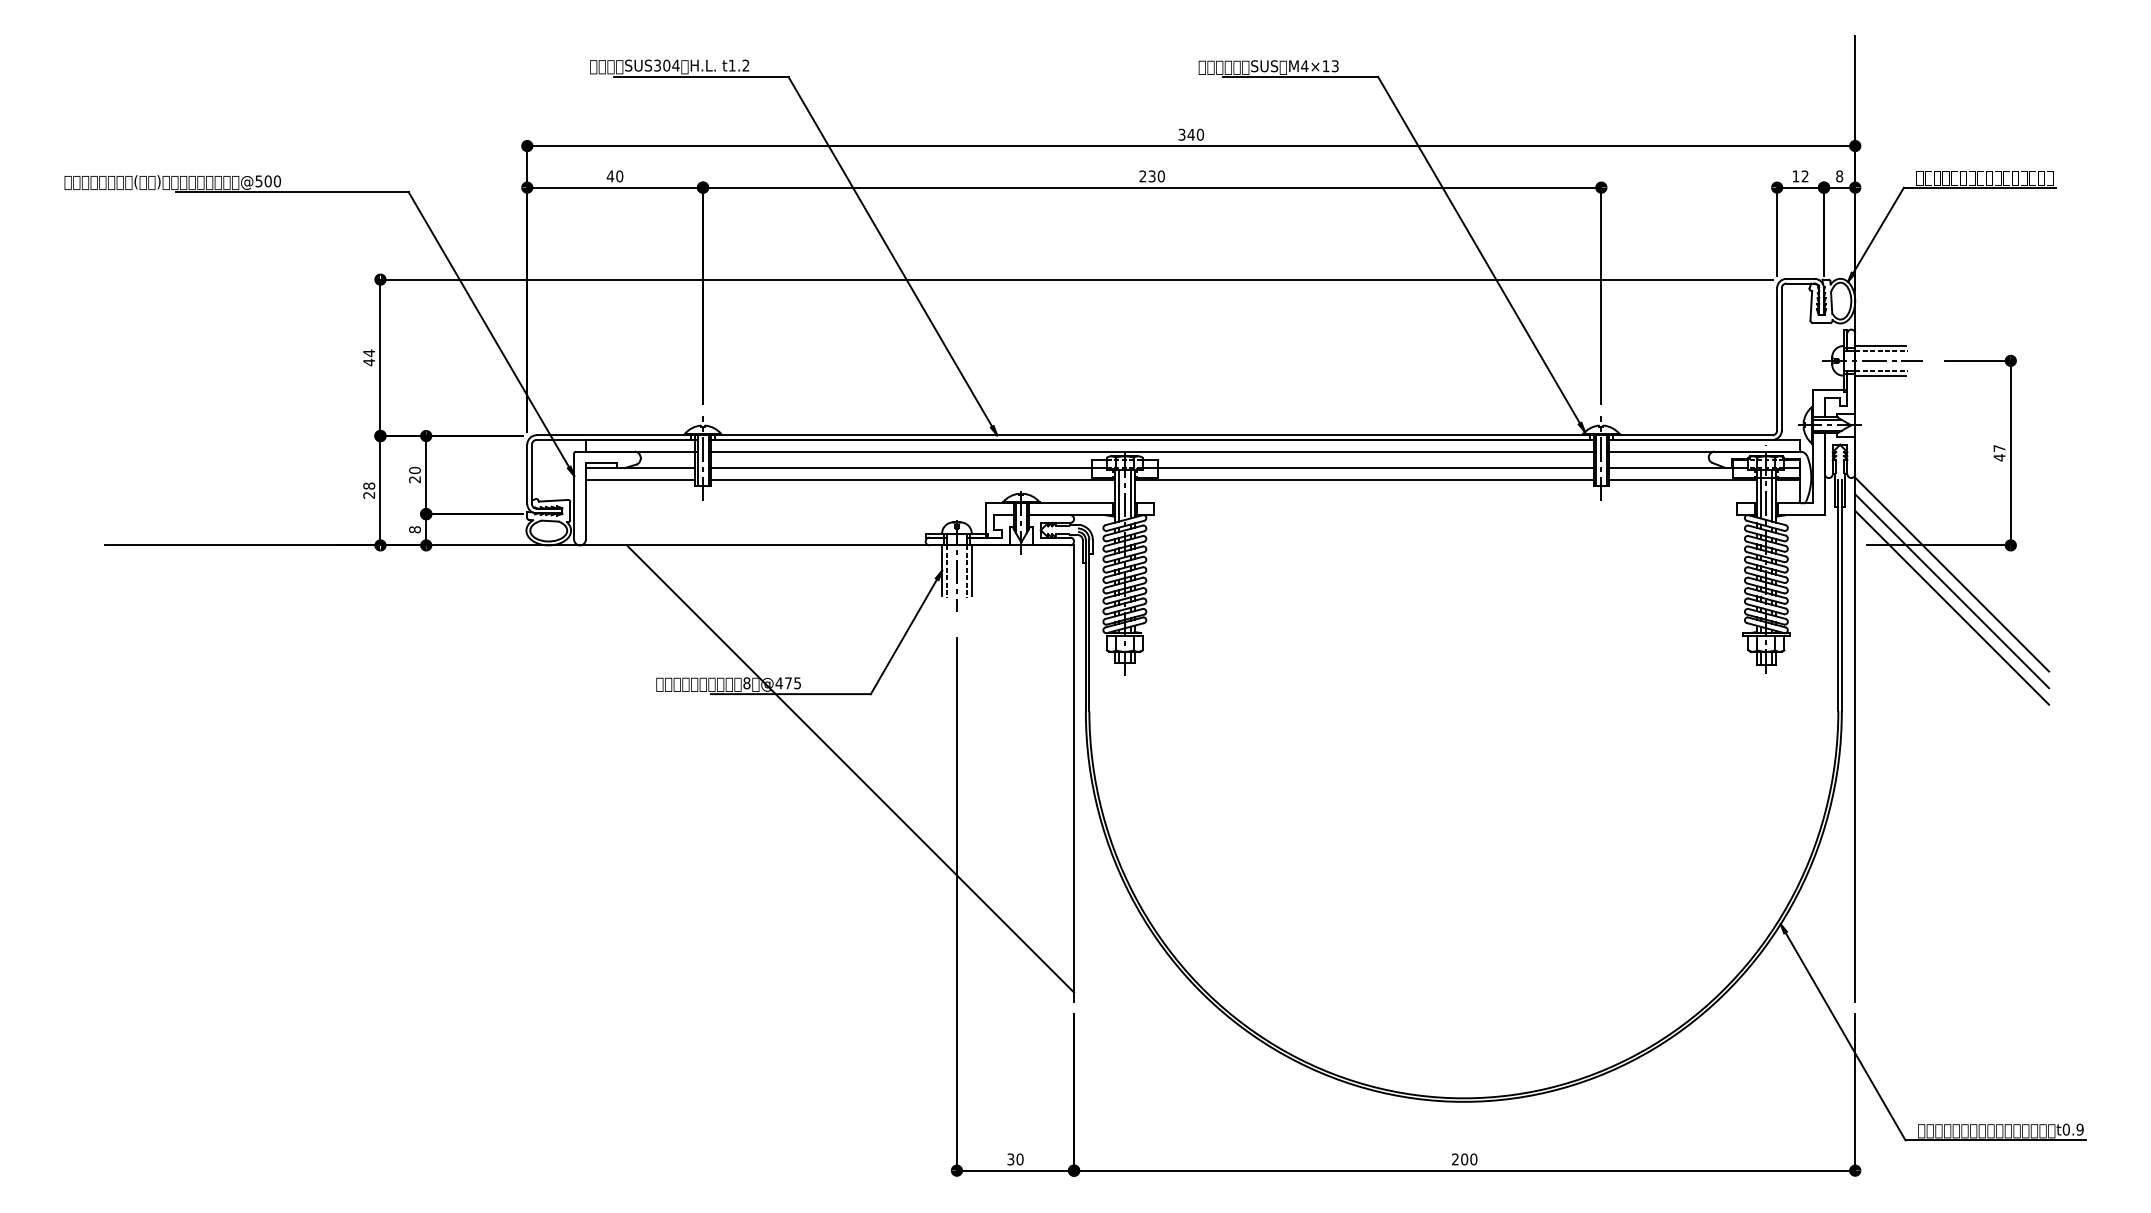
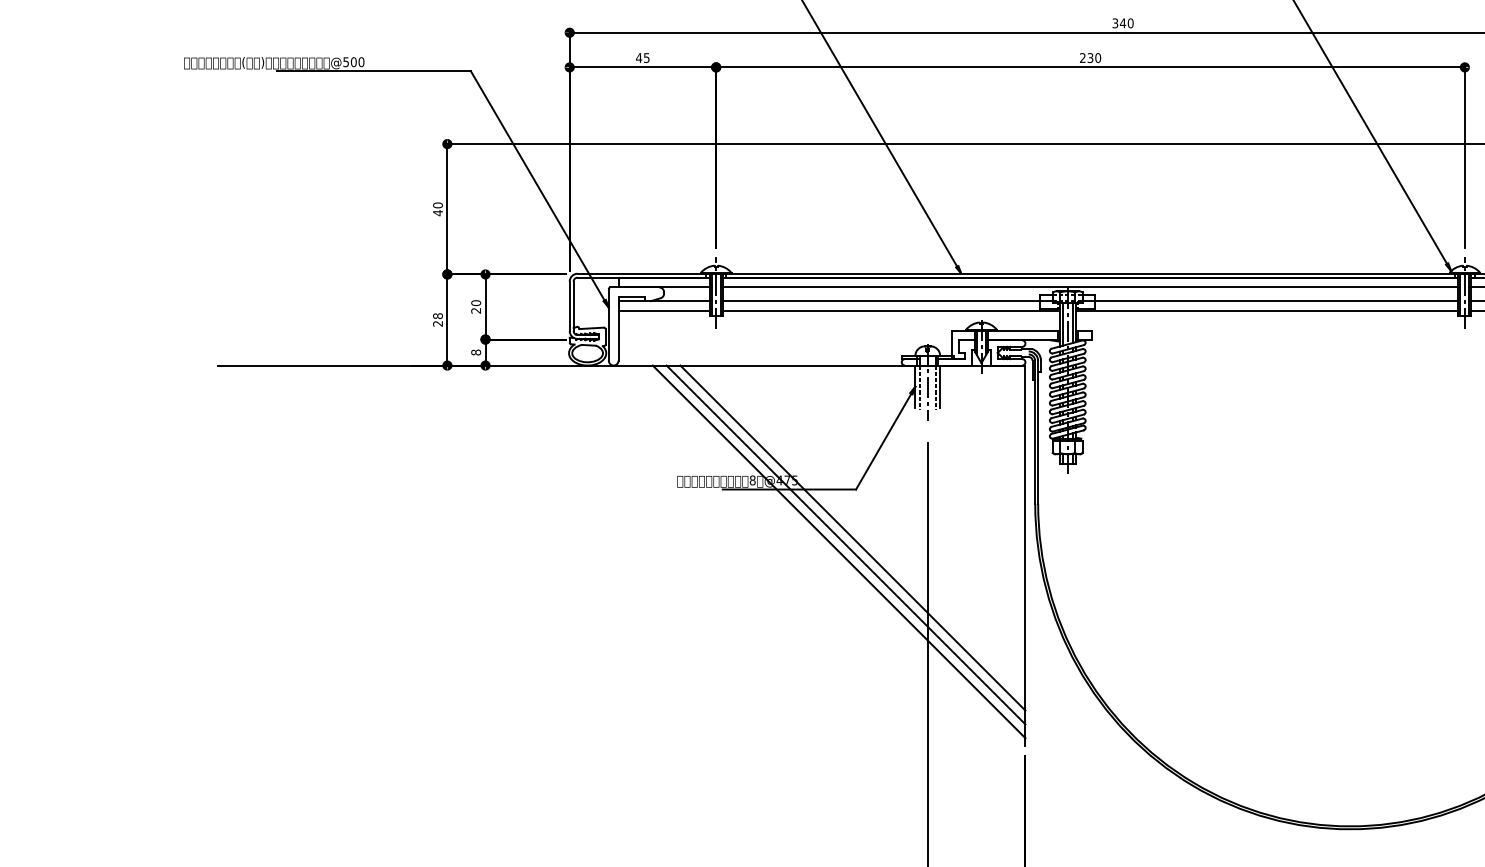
text: (619, 176) -> (646, 58), 40 -> 45
text: (369, 353) -> (438, 205), 44 -> 40
line: (867, 752) -> (853, 538), added
line: (858, 760) -> (845, 544), added

